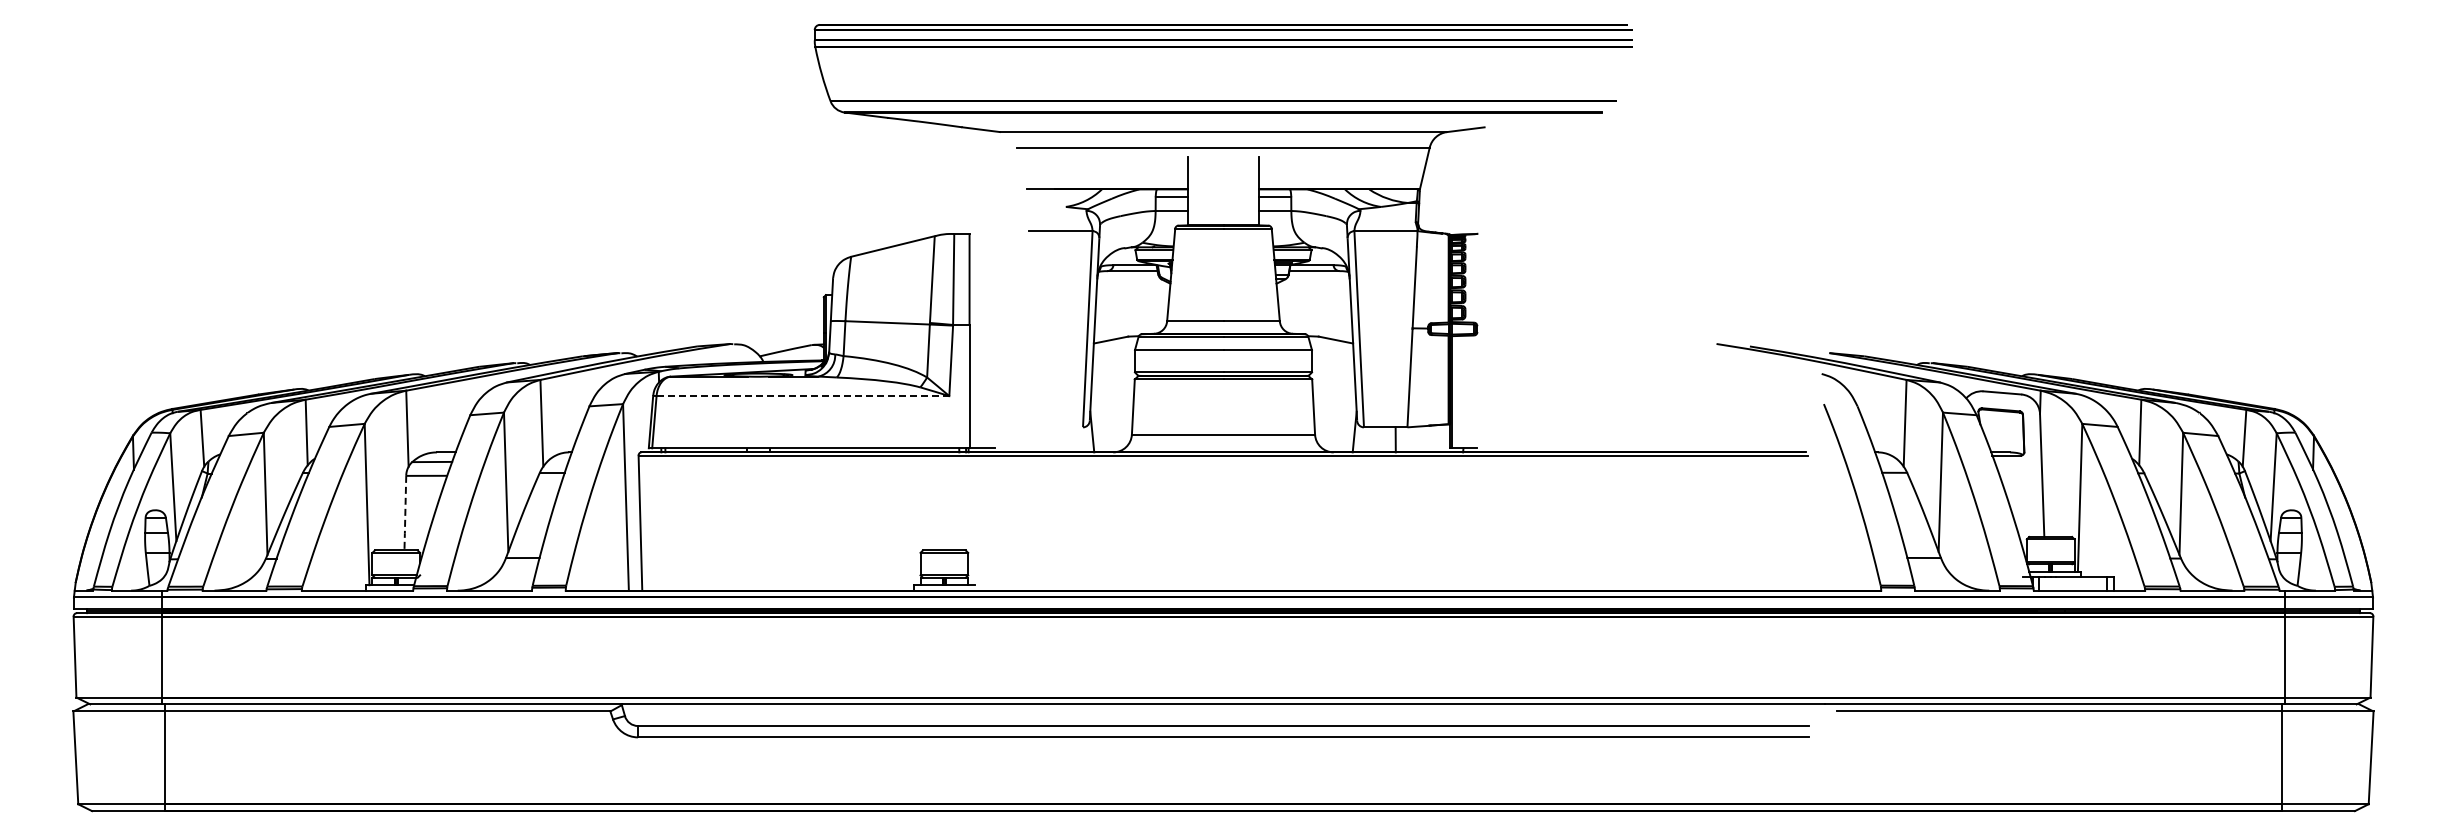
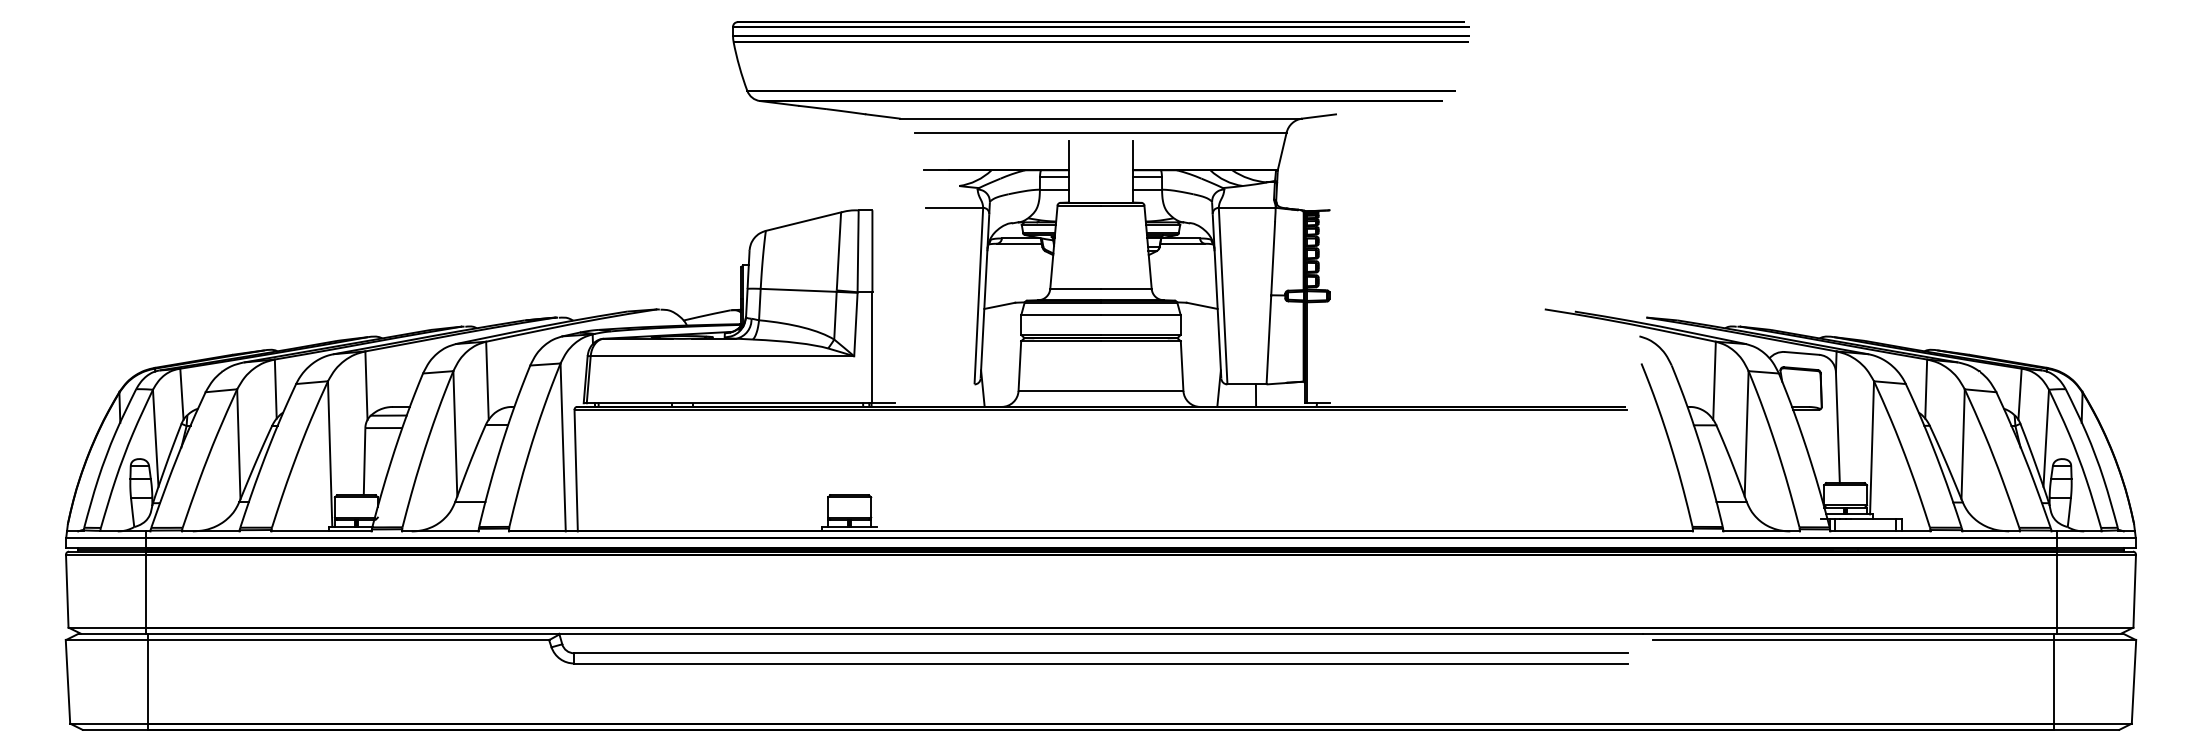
line: (803, 396) -> (722, 356), dashed -> solid
line: (405, 513) -> (364, 461), dashed -> solid

